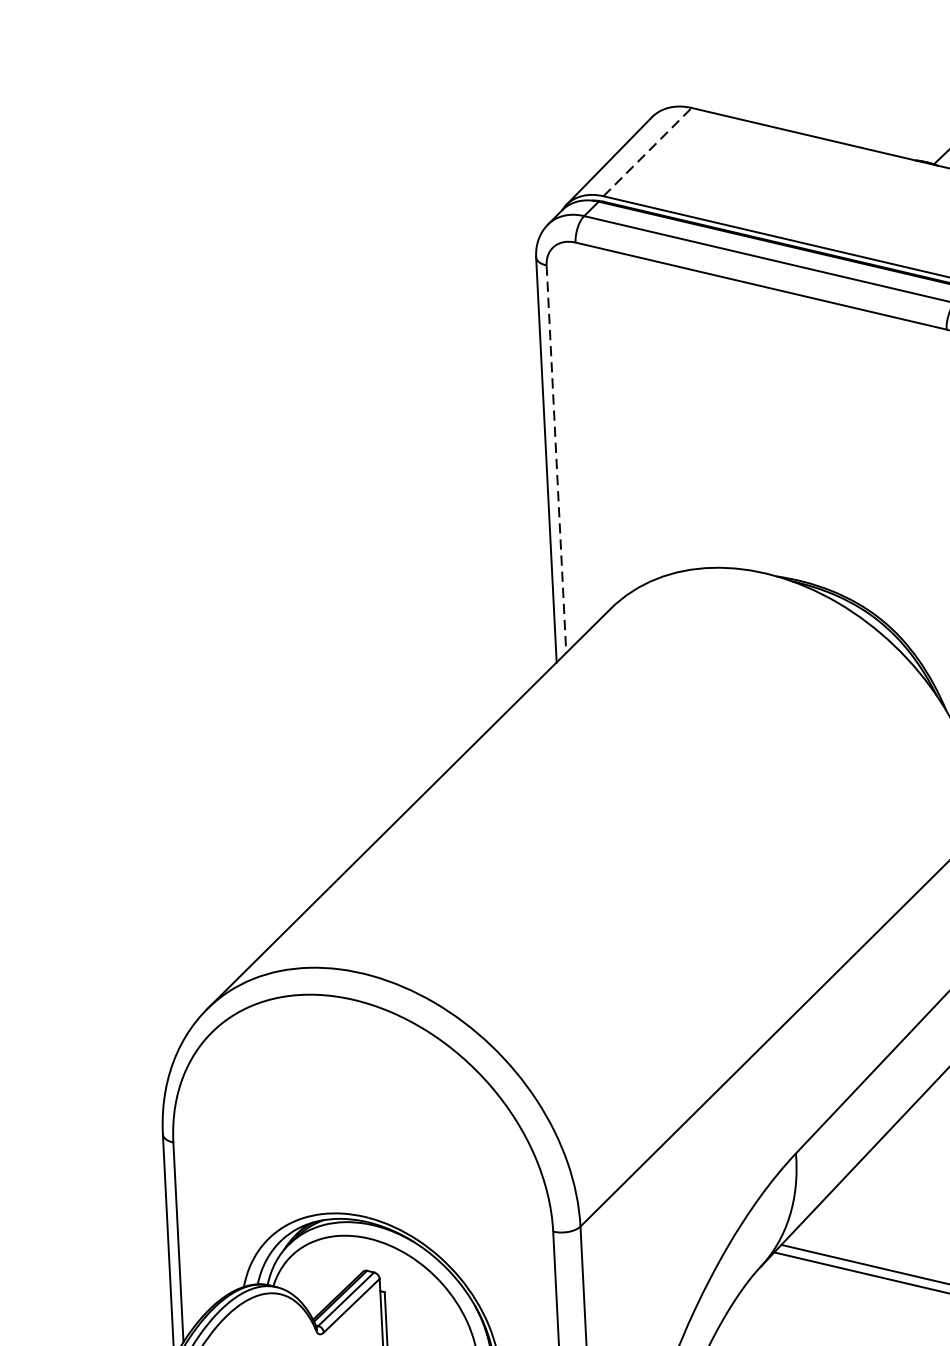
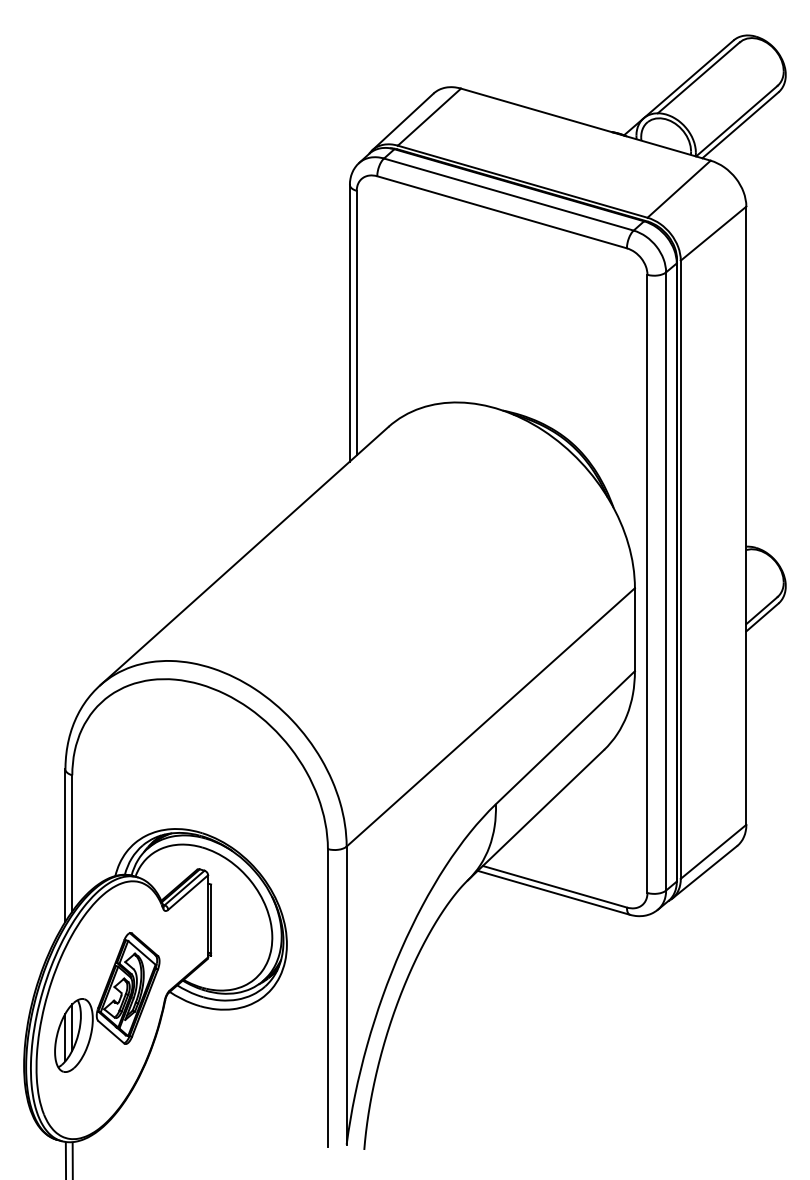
line: (647, 152) -> (429, 117), dashed -> solid
line: (556, 459) -> (356, 323), dashed -> solid

